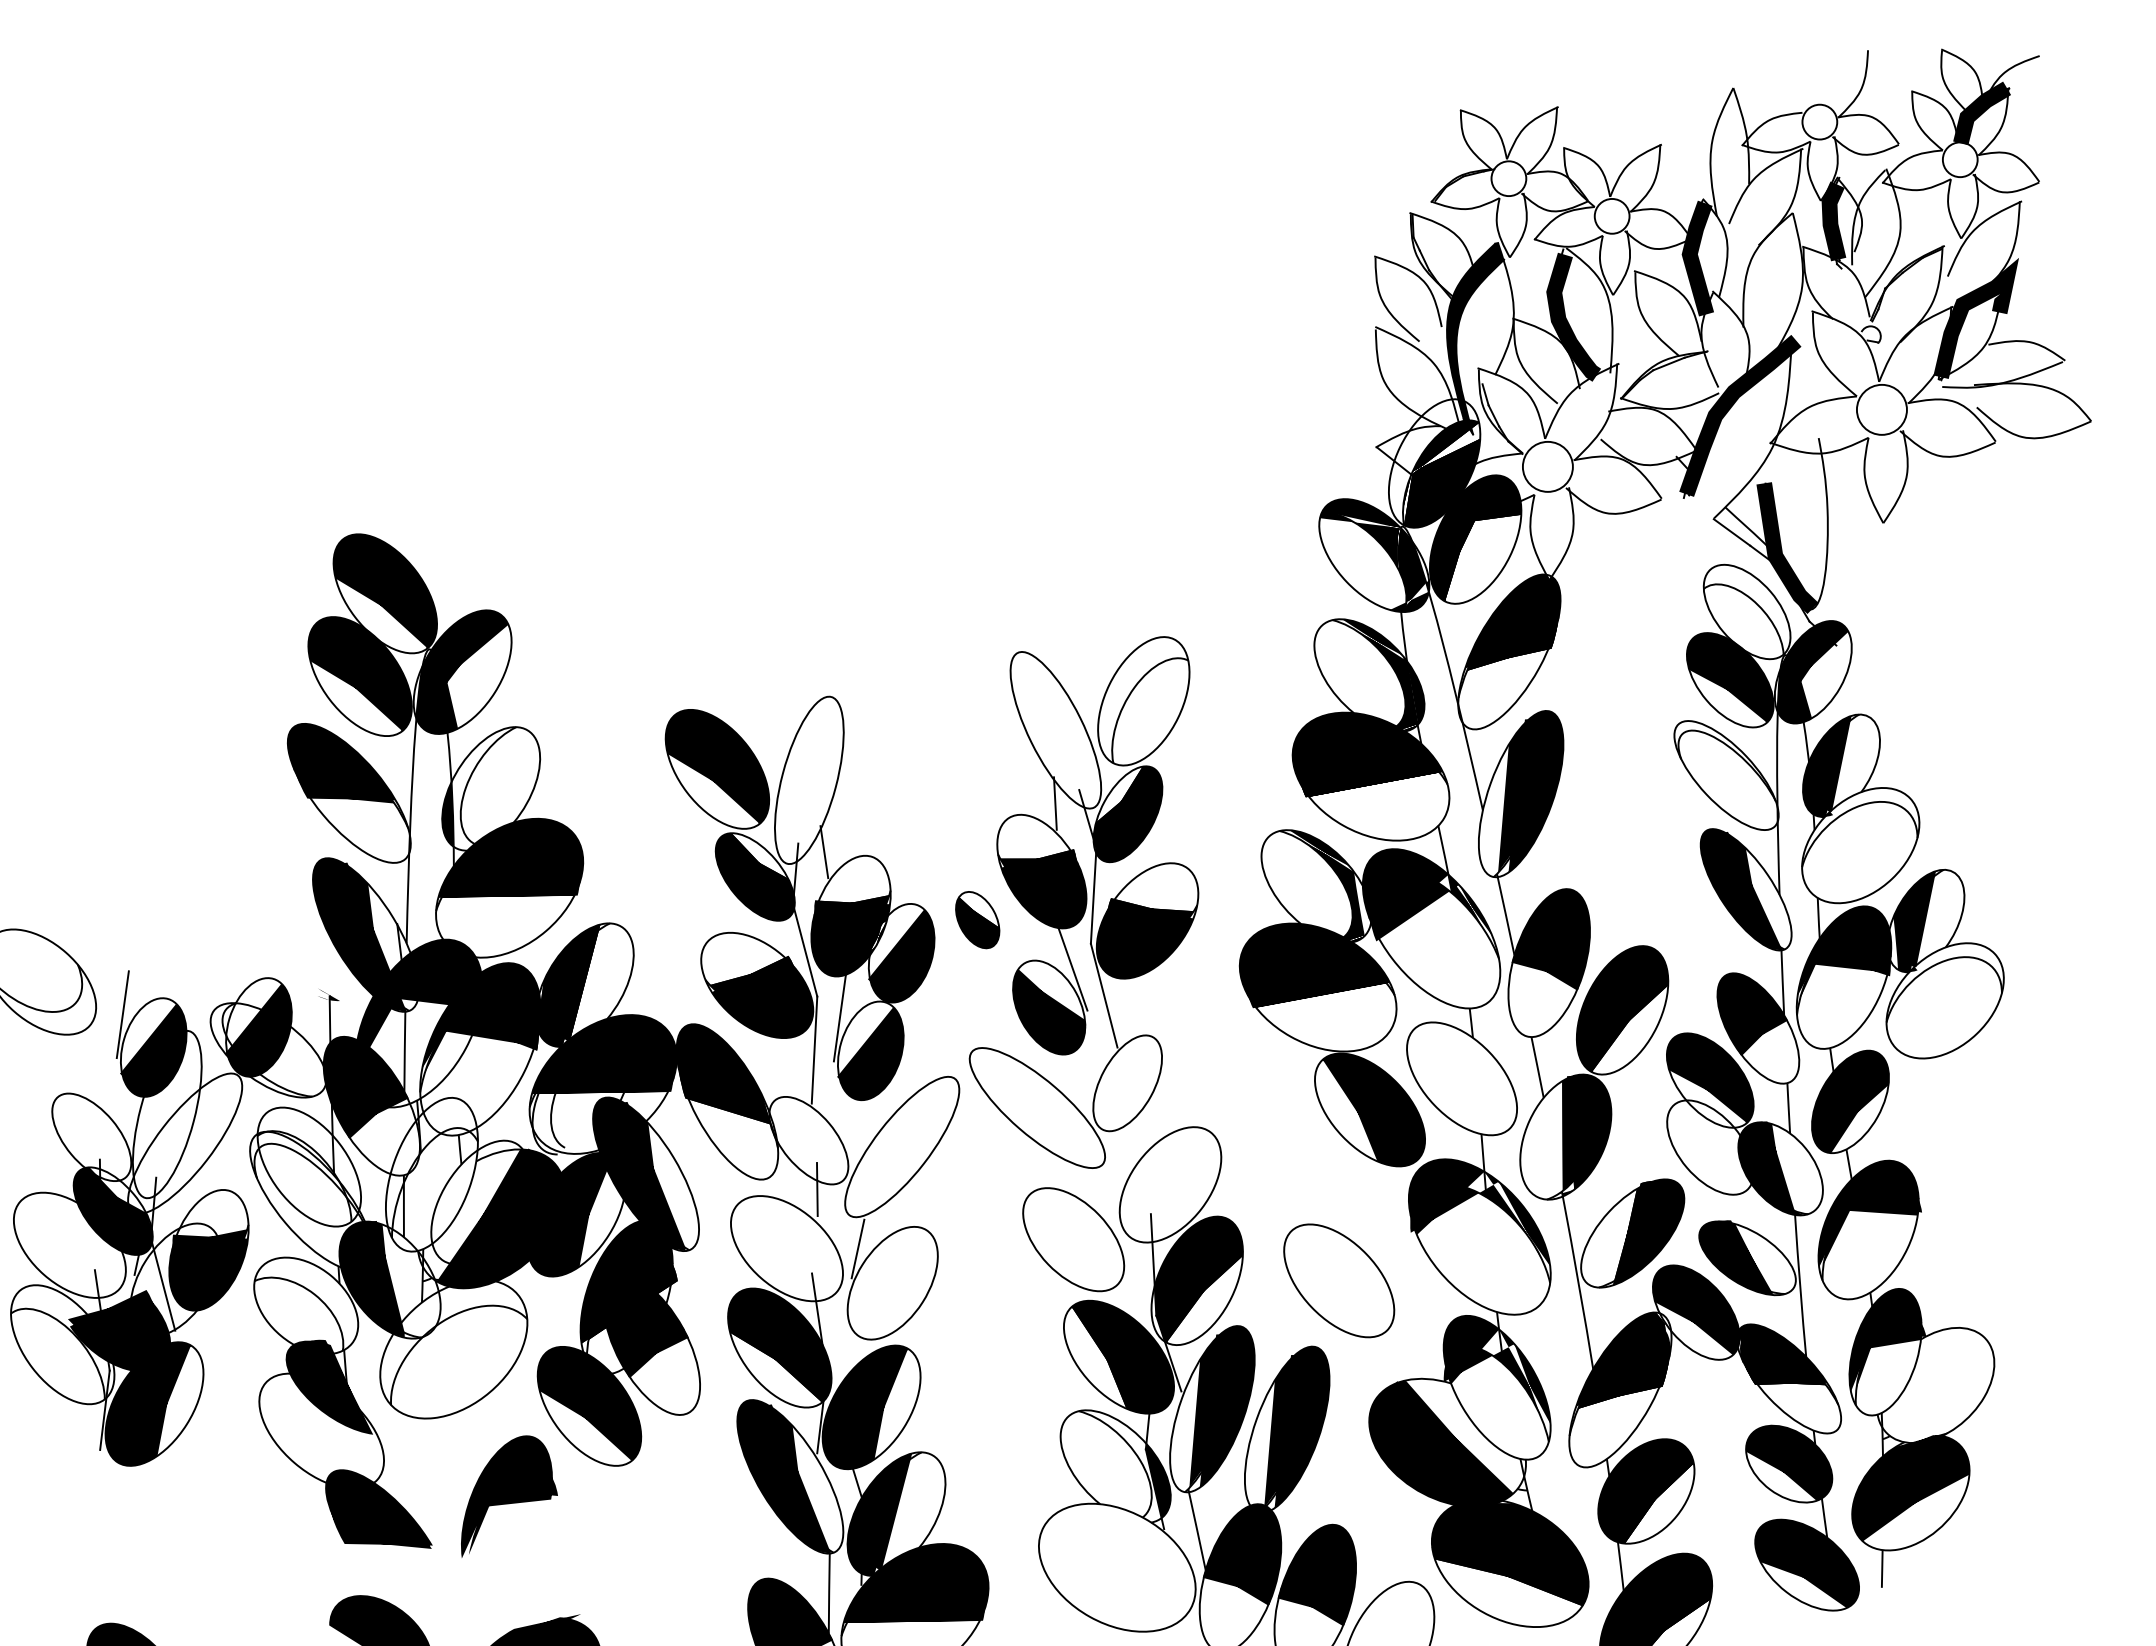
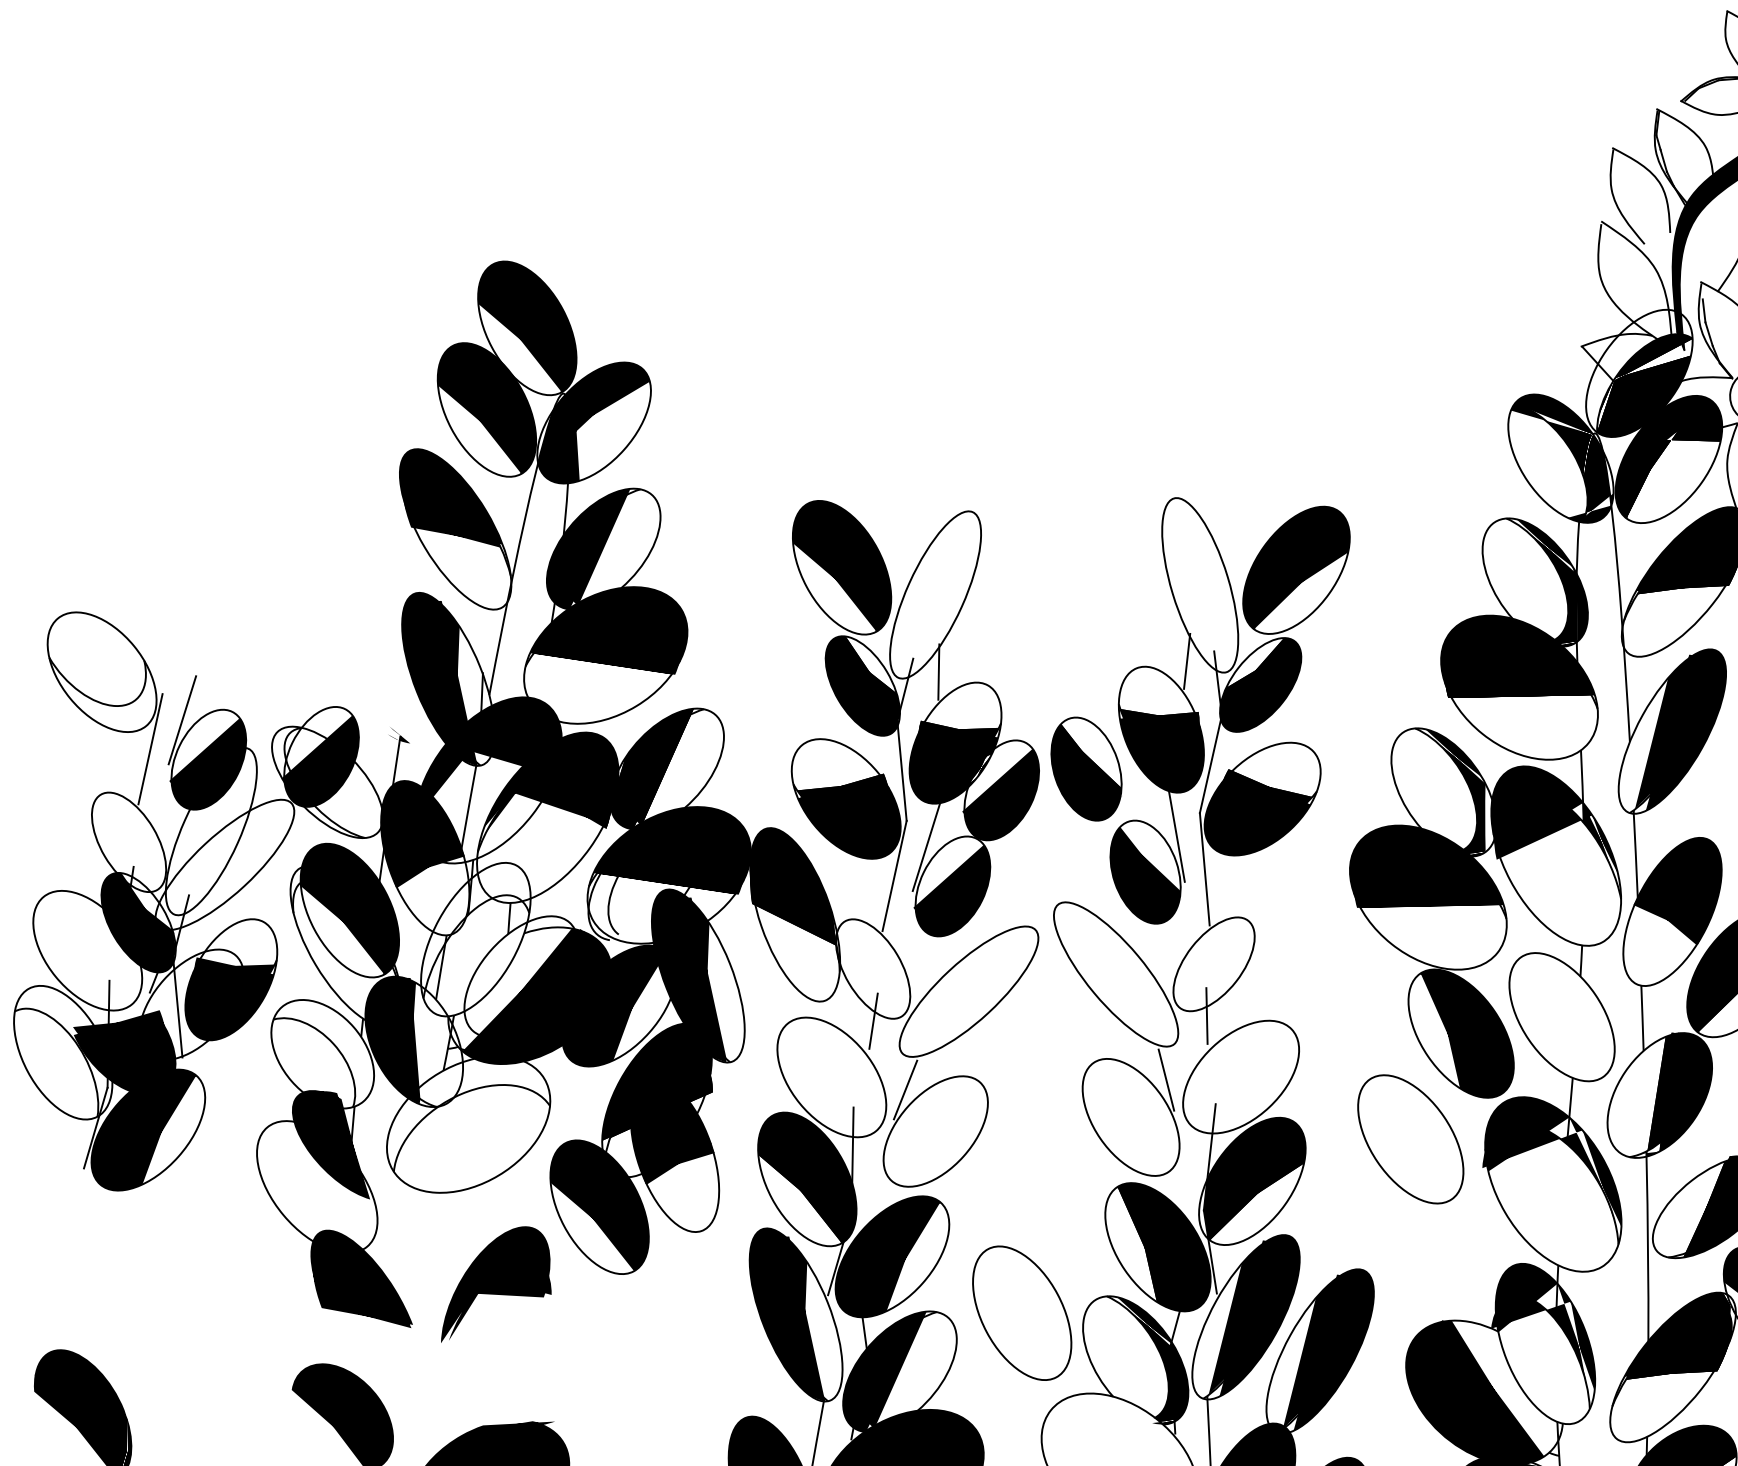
fill: (1143, 700) -> (1296, 569), added
fill: (478, 789) -> (590, 547), added
part: (977, 919) -> (1086, 768), size x1.67
line: (97, 1046) -> (150, 748), added
line: (1128, 1132) -> (1206, 1015), added
fill: (309, 1164) -> (350, 907), added
line: (1100, 1198) -> (1166, 1079), added
part: (1339, 1280) -> (1411, 1139), moved
part: (1001, 1439) -> (1021, 1312), added
fill: (1126, 1466) -> (1146, 1362), added

